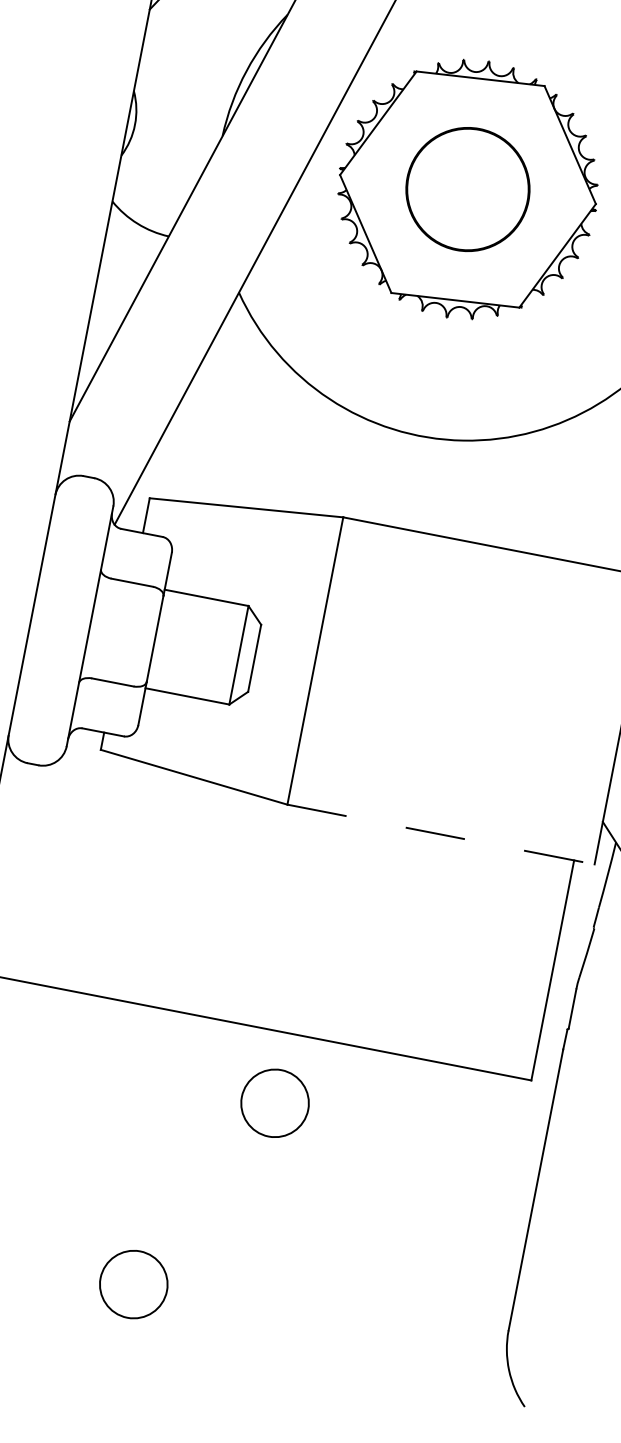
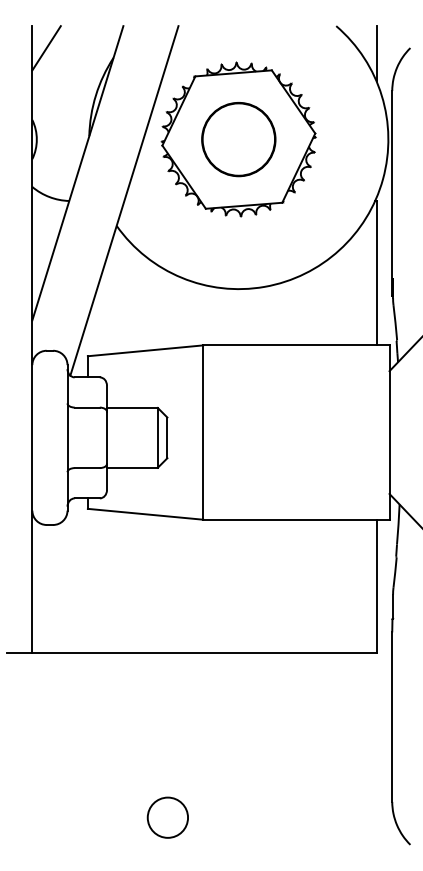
line: (441, 834) -> (296, 519), dashed -> solid
circle: (274, 1102) -> (229, 695), removed

